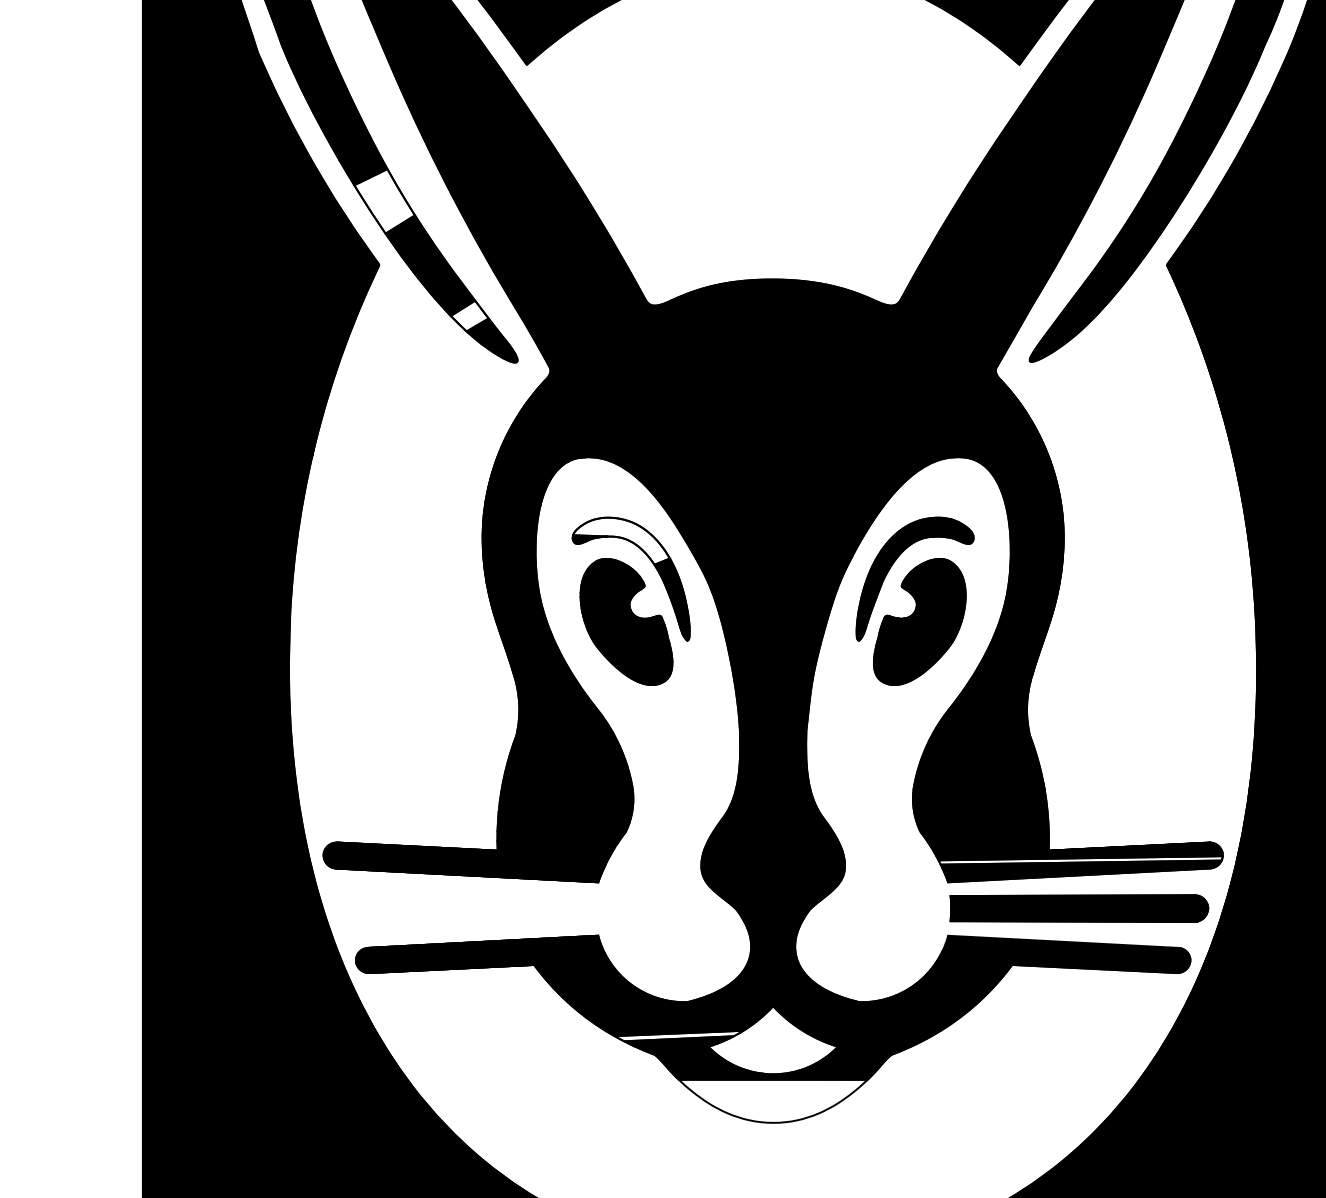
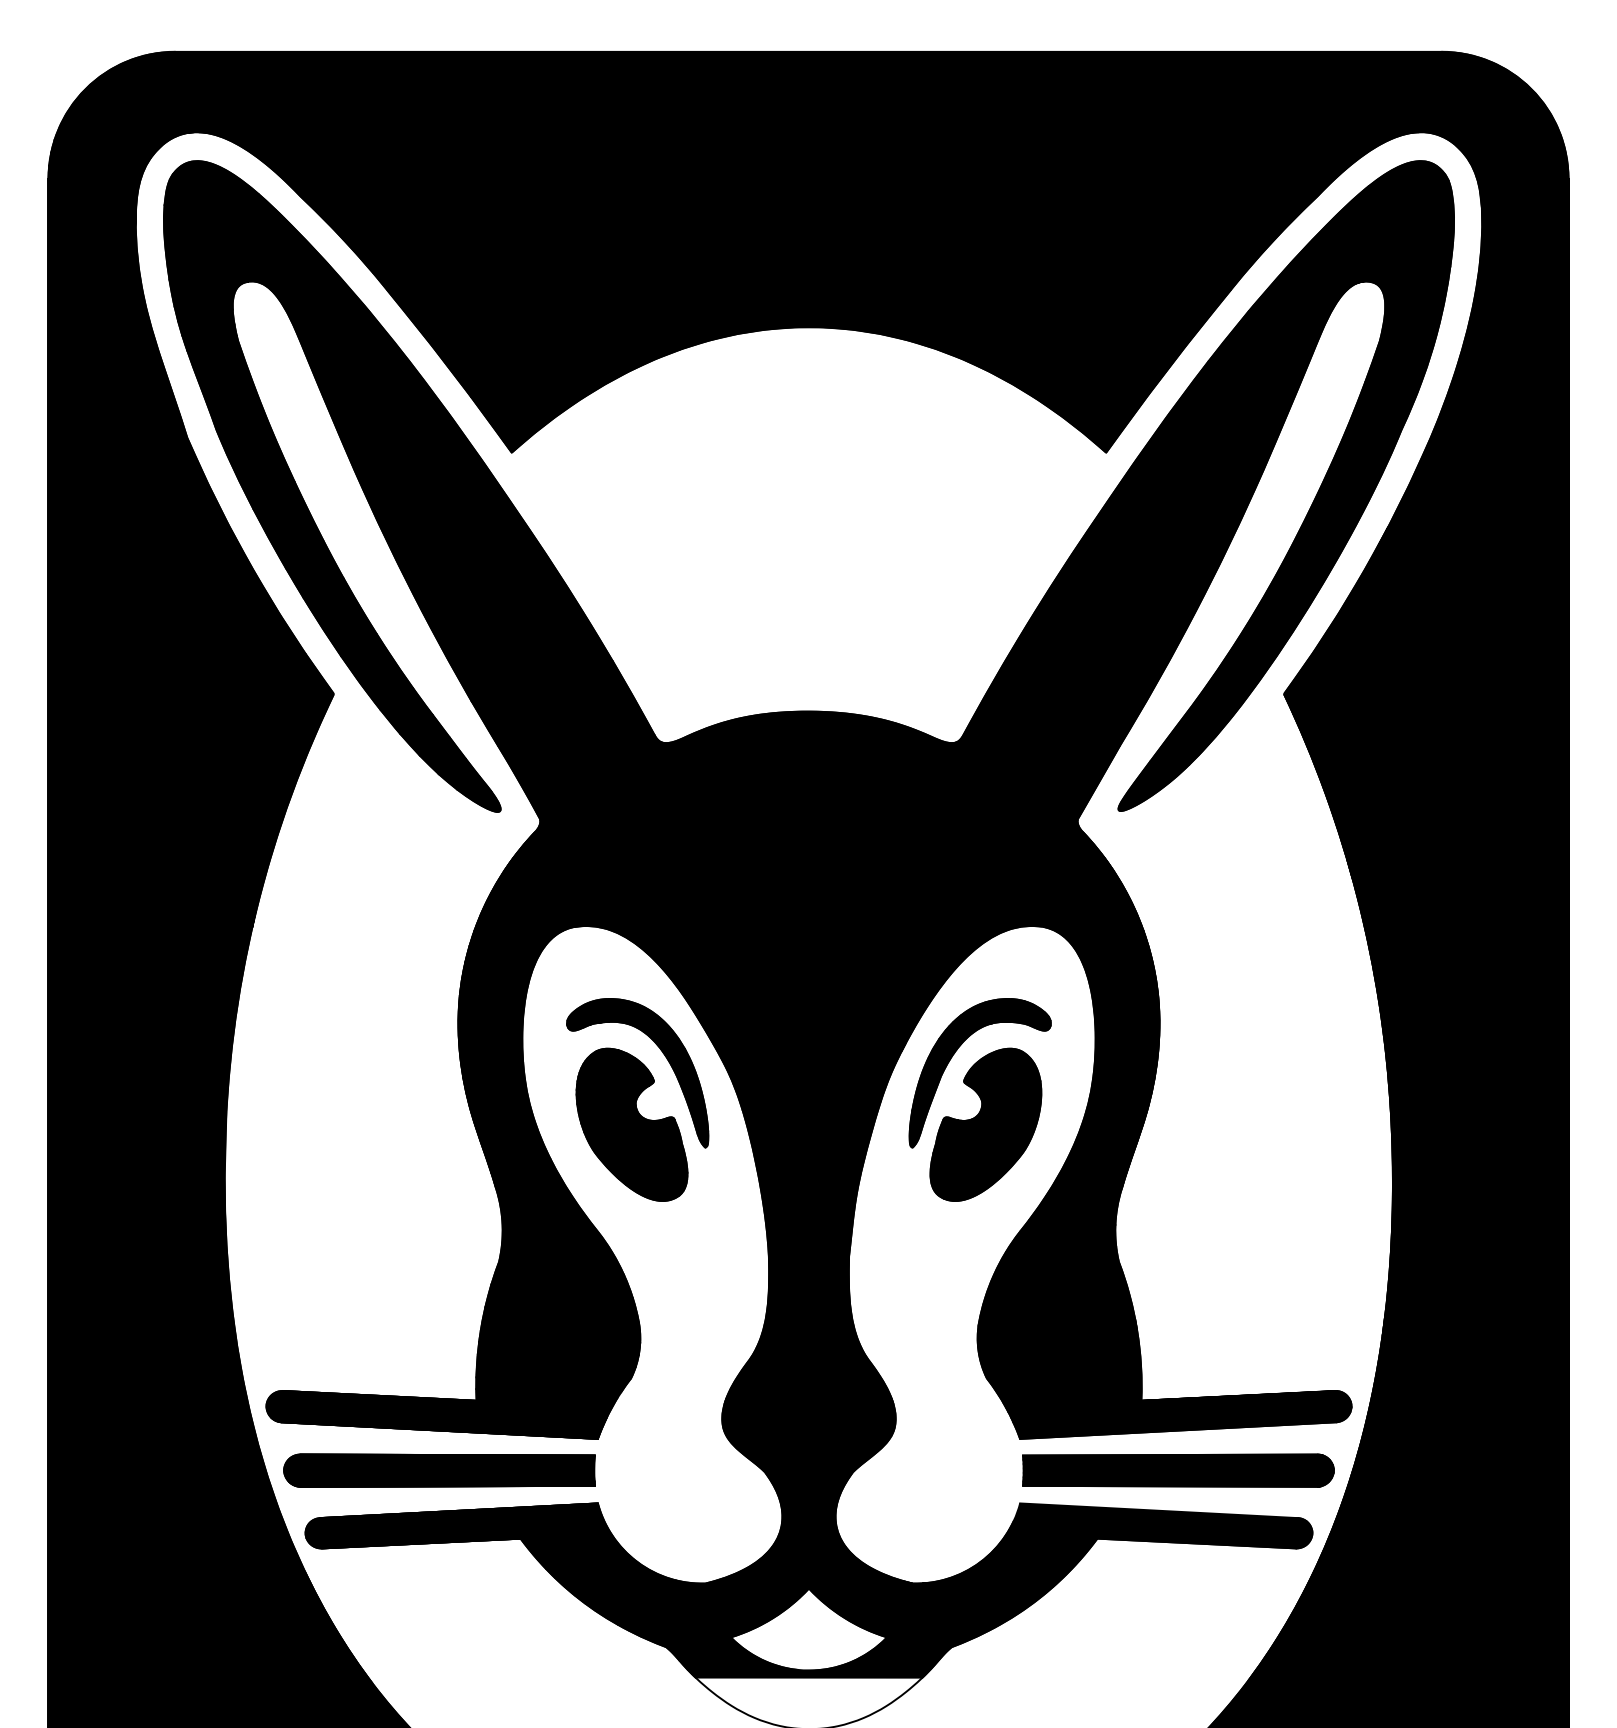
fill: (384, 201) -> (339, 617), added
fill: (469, 315) -> (442, 755), added
fill: (621, 541) -> (625, 1027), added
fill: (1080, 860) -> (1179, 1412), added
part: (466, 908) -> (439, 1470), added
fill: (679, 1036) -> (695, 1624), added

